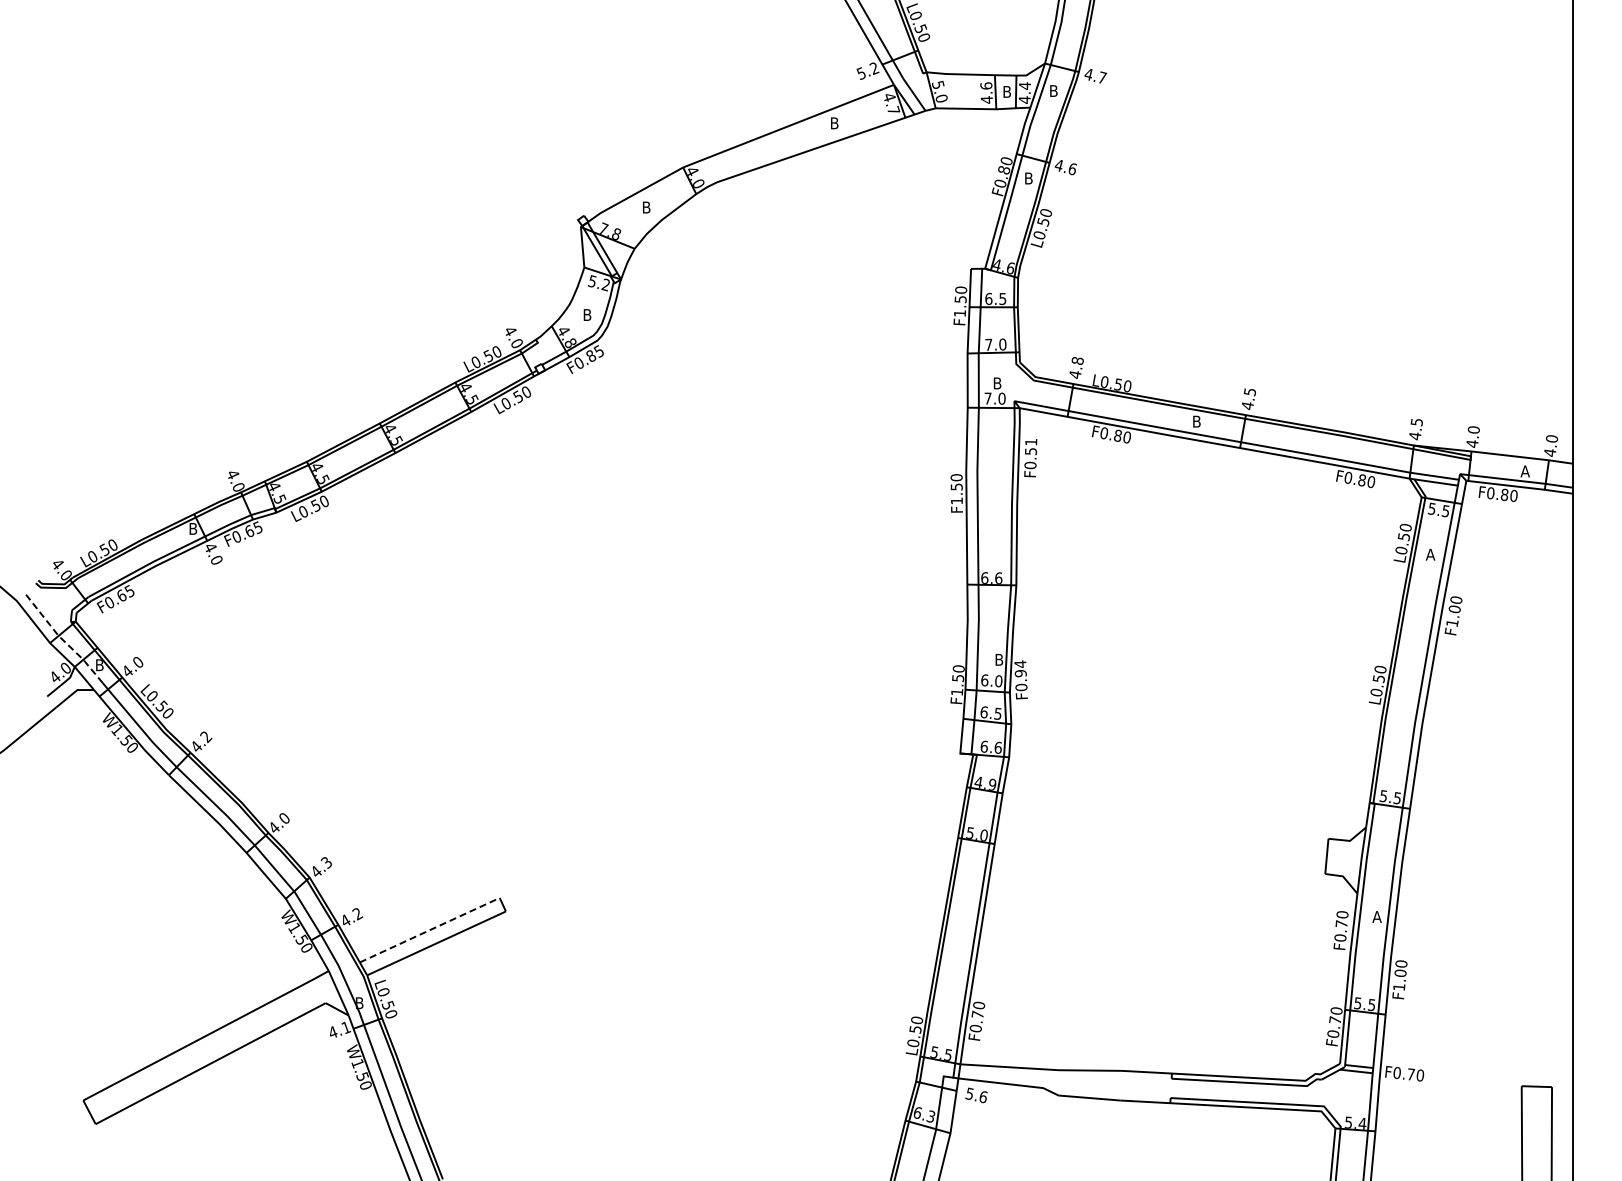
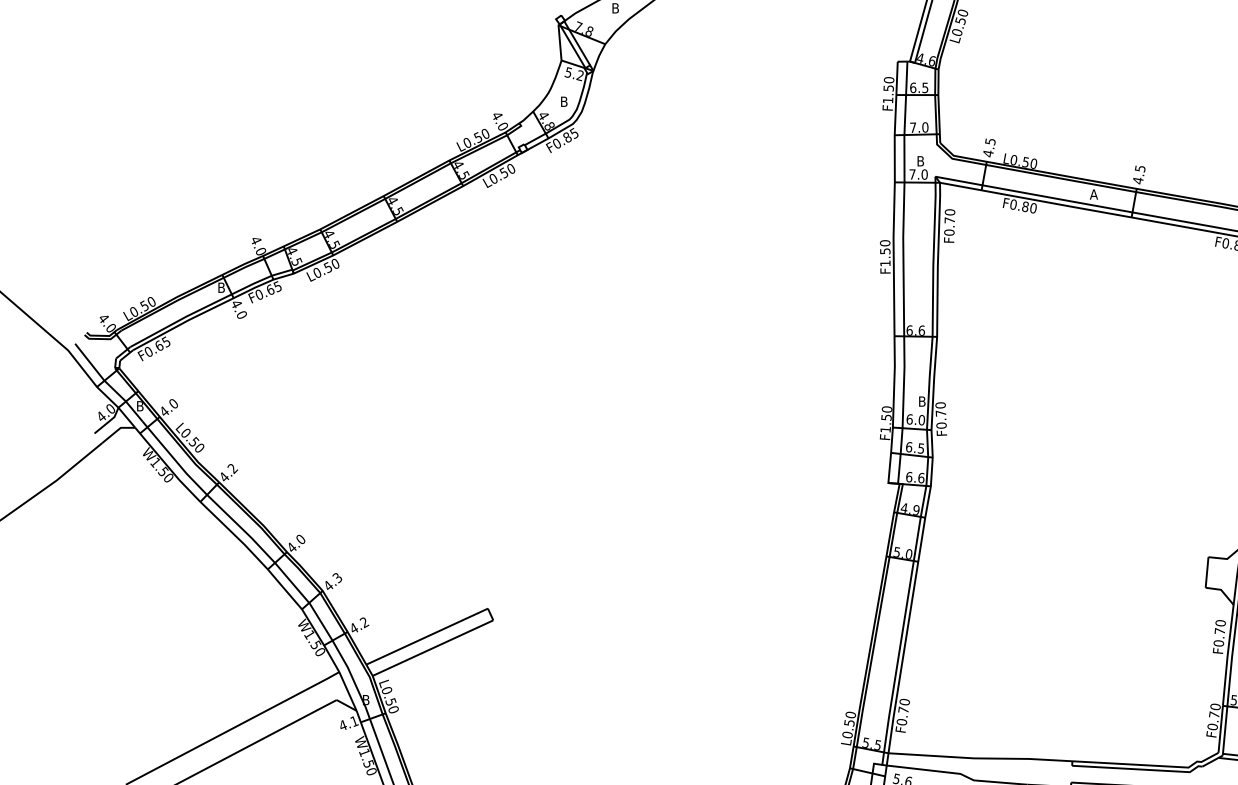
text: (1077, 361) -> (990, 142), 4.8 -> 4.5
text: (1196, 421) -> (1093, 194), B -> A
text: (1031, 446) -> (950, 216), F0.51 -> F0.70
line: (62, 639) -> (107, 383), dashed -> solid
text: (1020, 668) -> (940, 409), F0.94 -> F0.70
line: (430, 930) -> (427, 636), dashed -> solid

